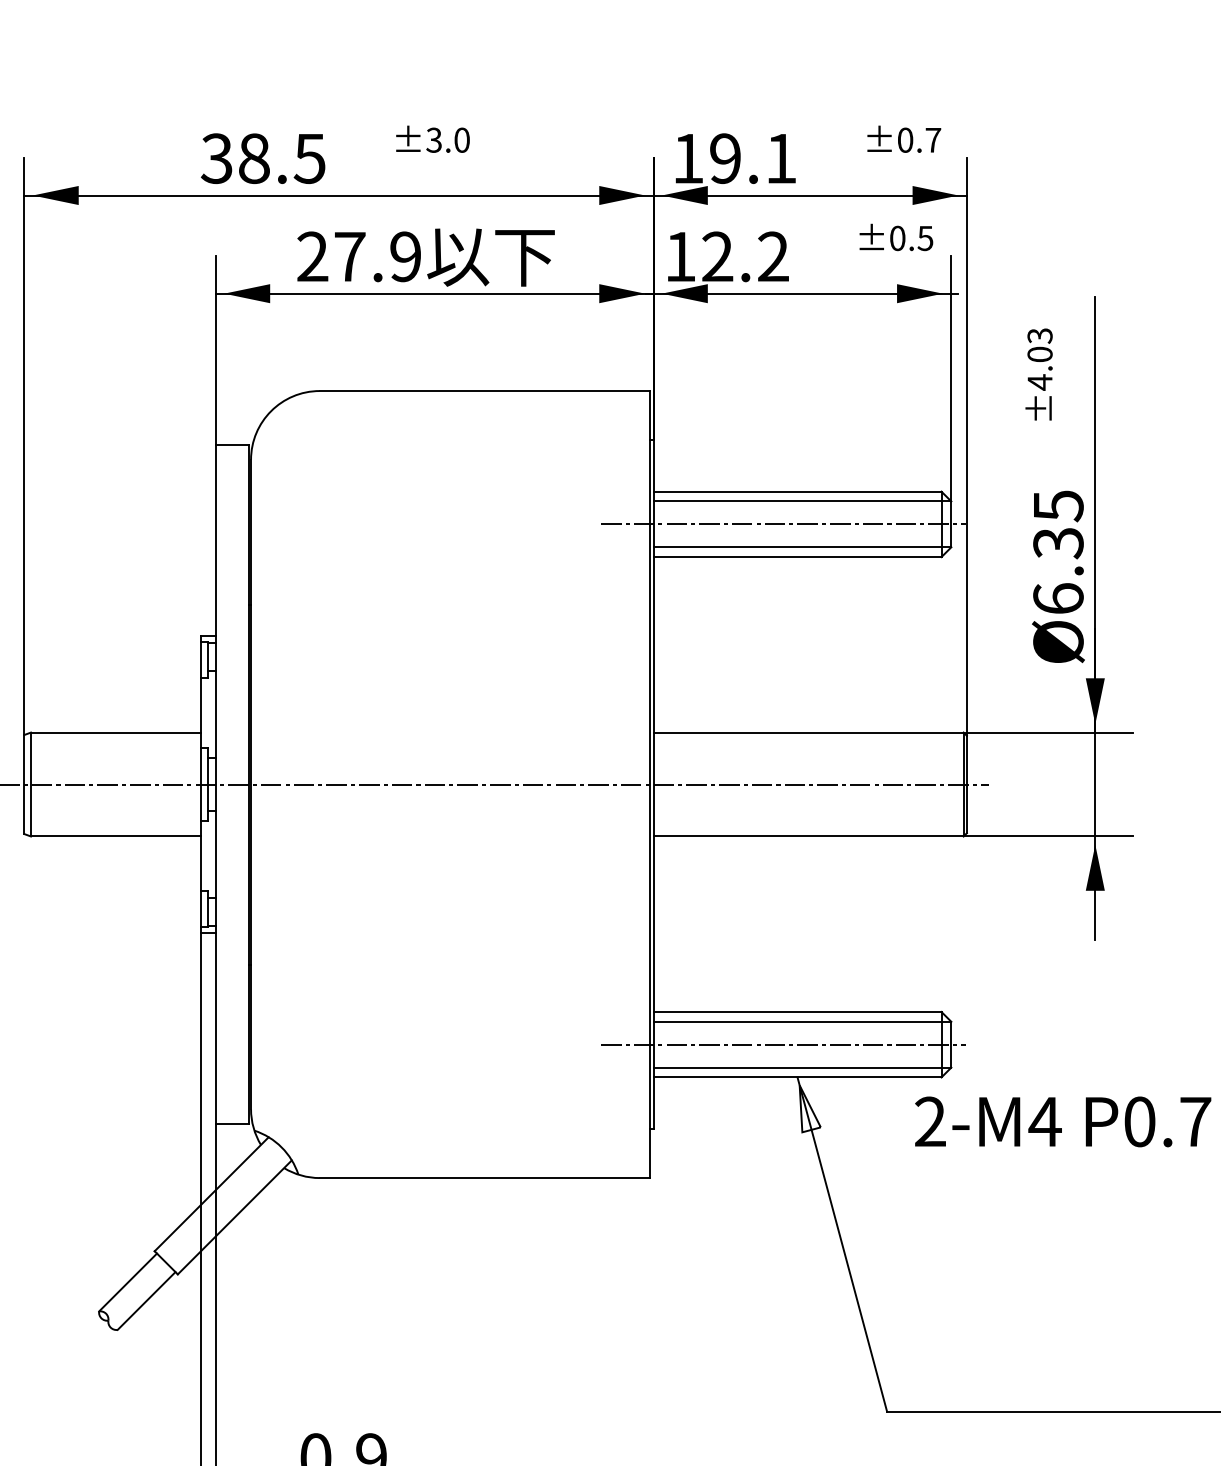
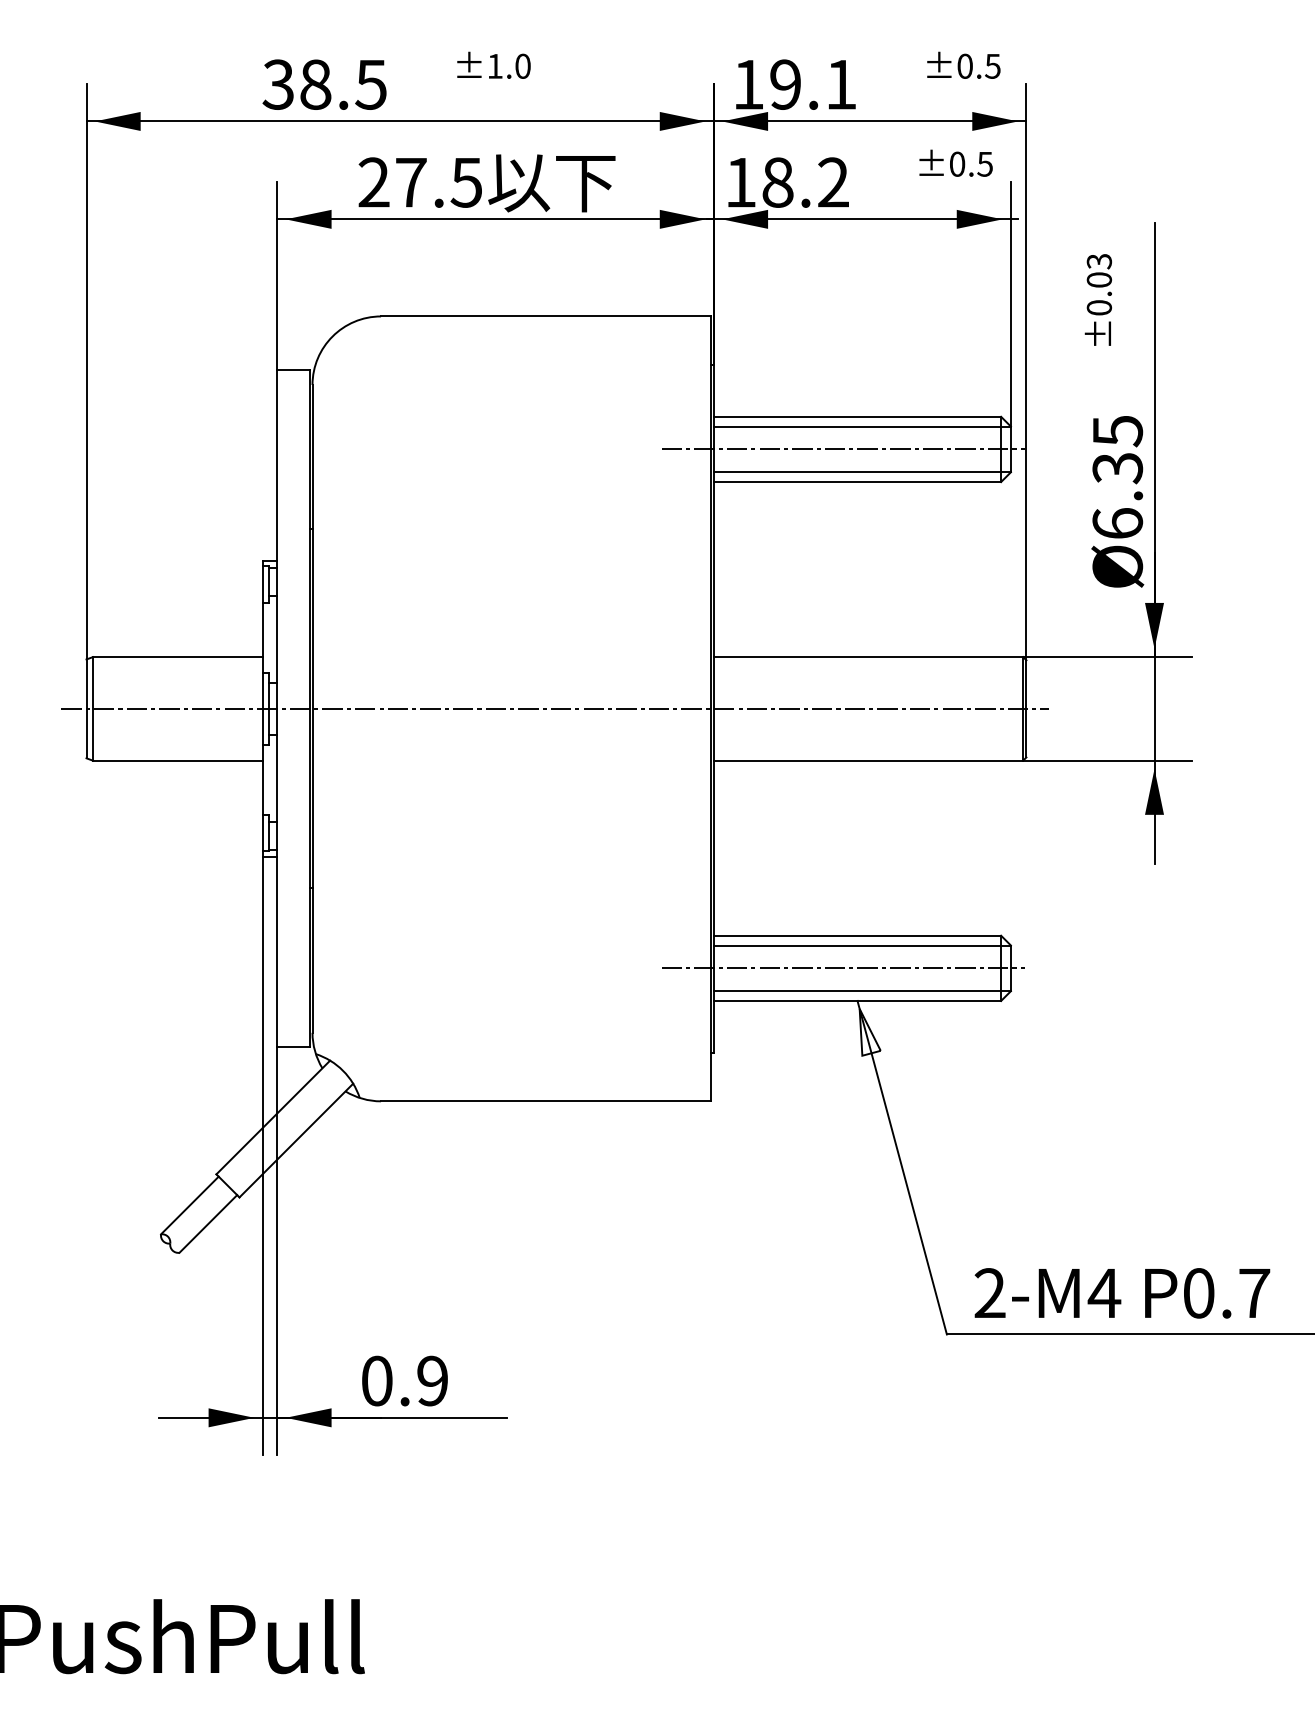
text: (433, 139) -> (494, 65), ±3.0 -> ±1.0
text: (932, 140) -> (992, 66), ±0.7 -> ±0.5
text: (404, 256) -> (465, 182), 27.9 -> 27.5
text: (717, 256) -> (777, 182), 12.2 -> 18.2
text: (1040, 382) -> (1099, 307), ±4.03 -> ±0.03
text: (1063, 1122) -> (1122, 1293), moved

